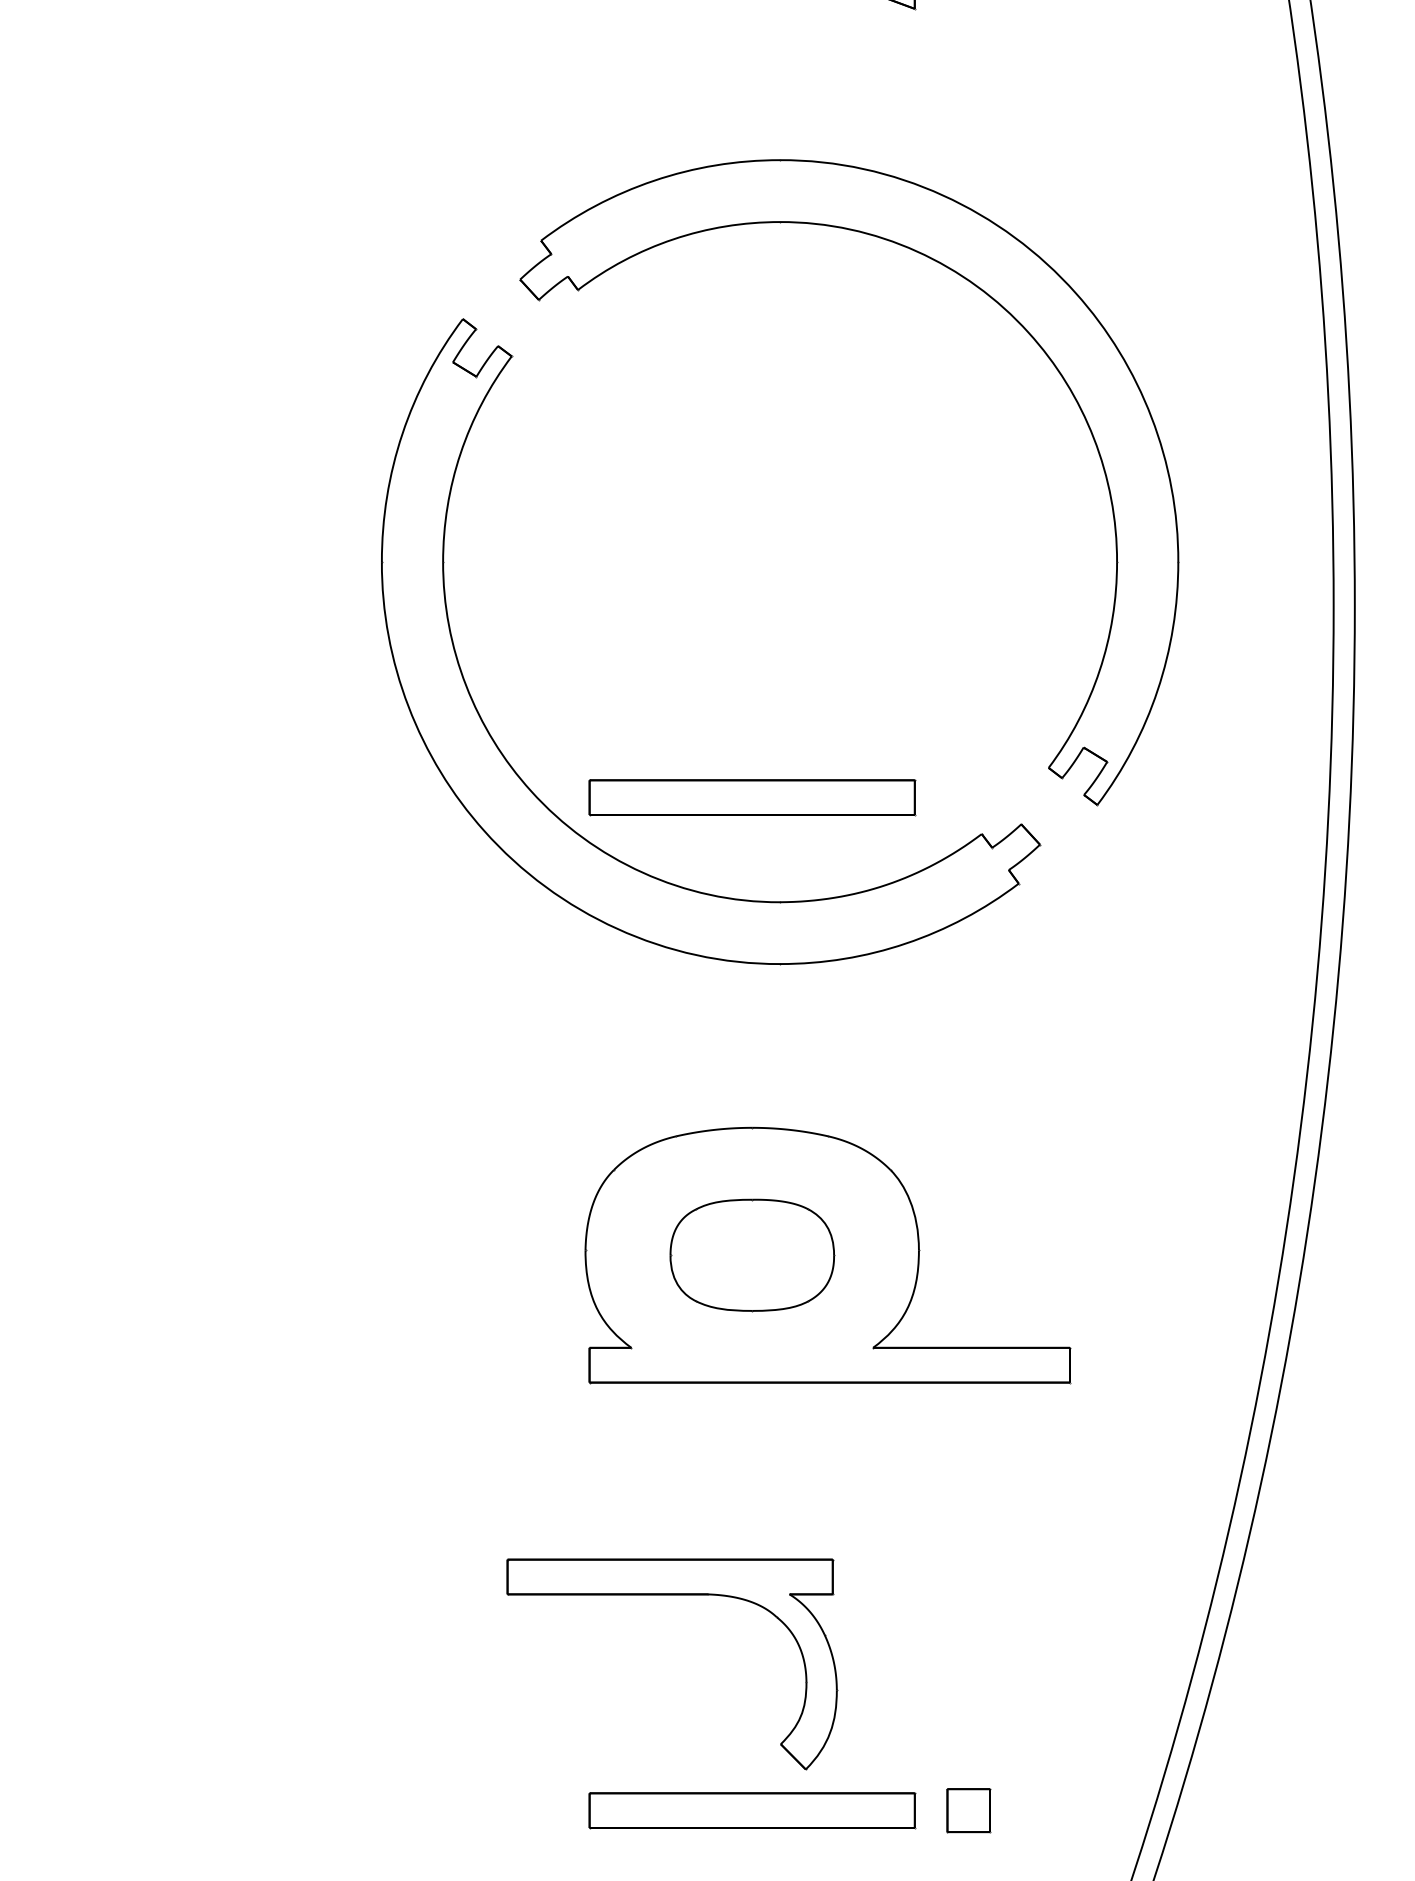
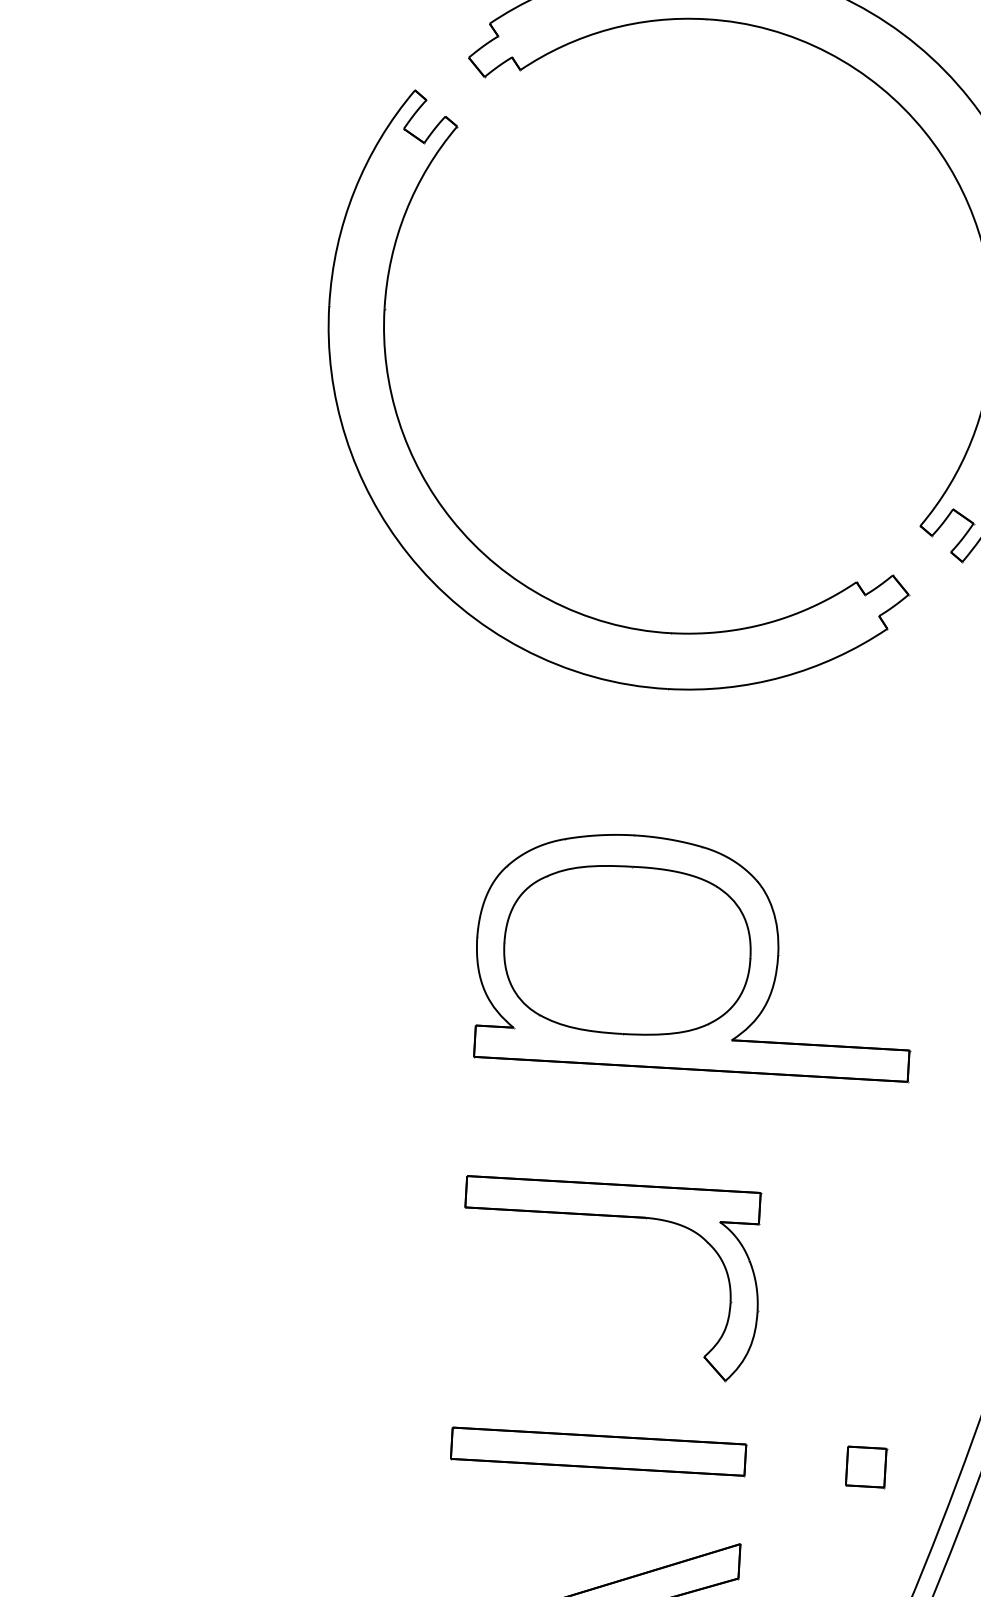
part: (752, 797) -> (651, 537), removed
part: (752, 1255) -> (627, 950), size x1.67
part: (672, 1595) -> (614, 1217), moved
part: (968, 1810) -> (866, 1466), moved

